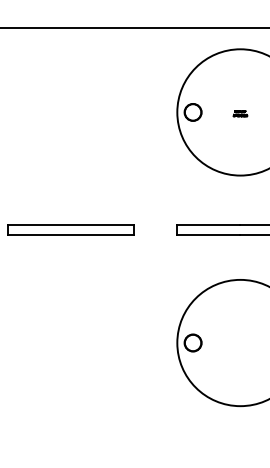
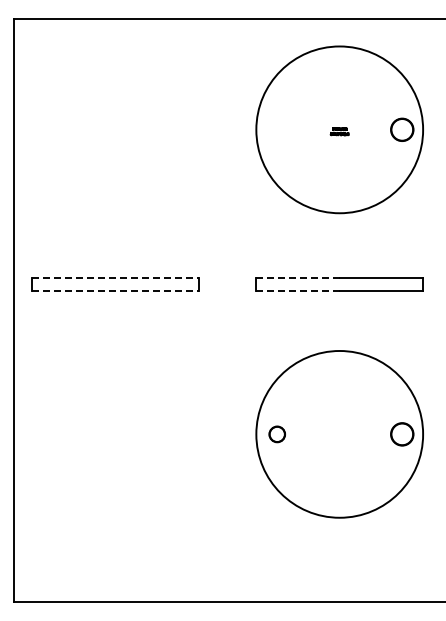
circle: (193, 112) -> (277, 129), removed
line: (71, 224) -> (116, 277), solid -> dashed
line: (209, 224) -> (298, 277), solid -> dashed
line: (71, 234) -> (116, 291), solid -> dashed
line: (209, 234) -> (298, 291), solid -> dashed
circle: (193, 343) -> (277, 434), size x0.7

